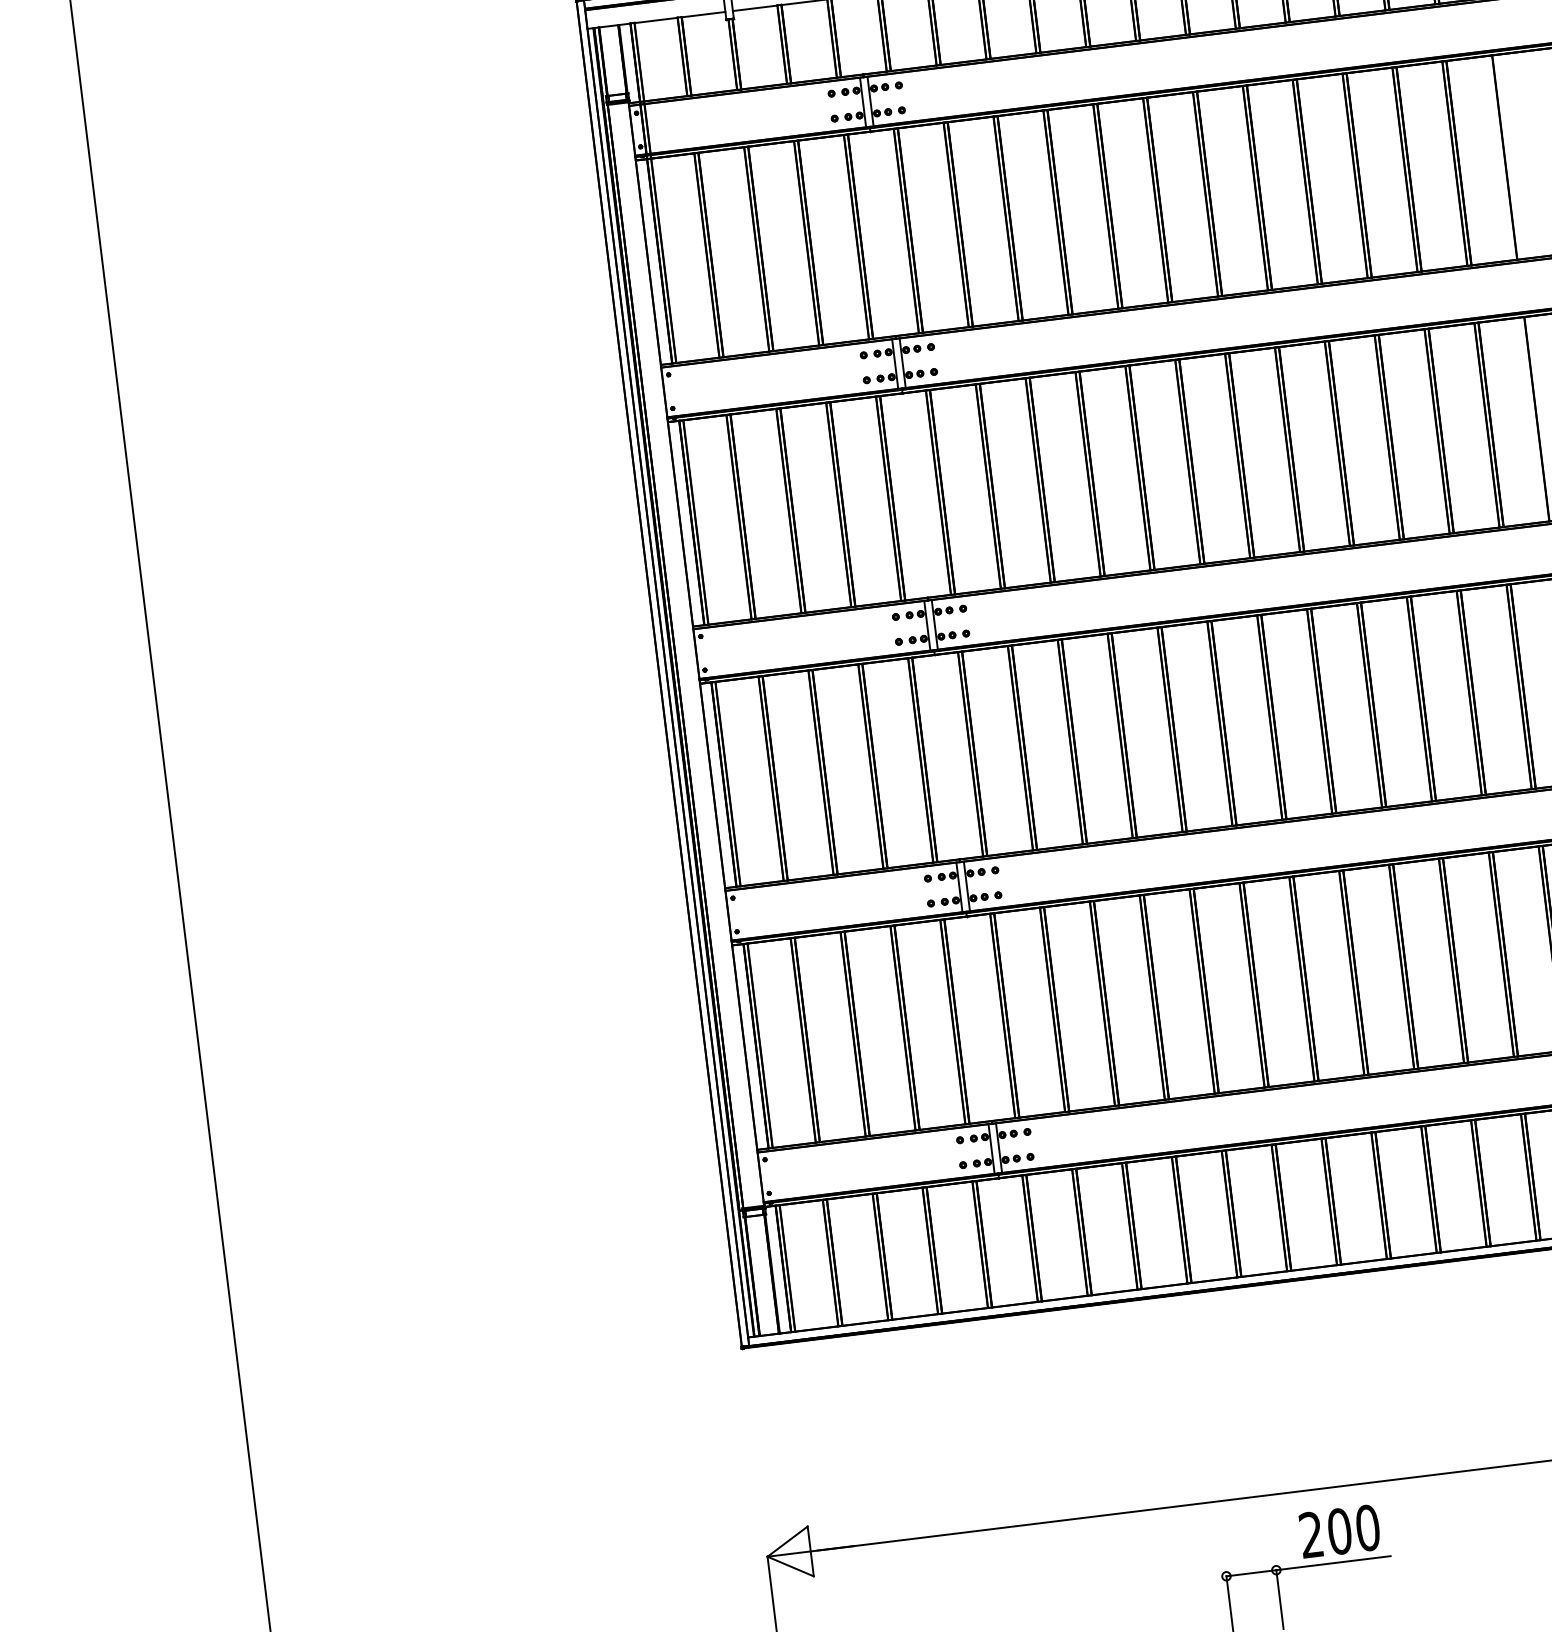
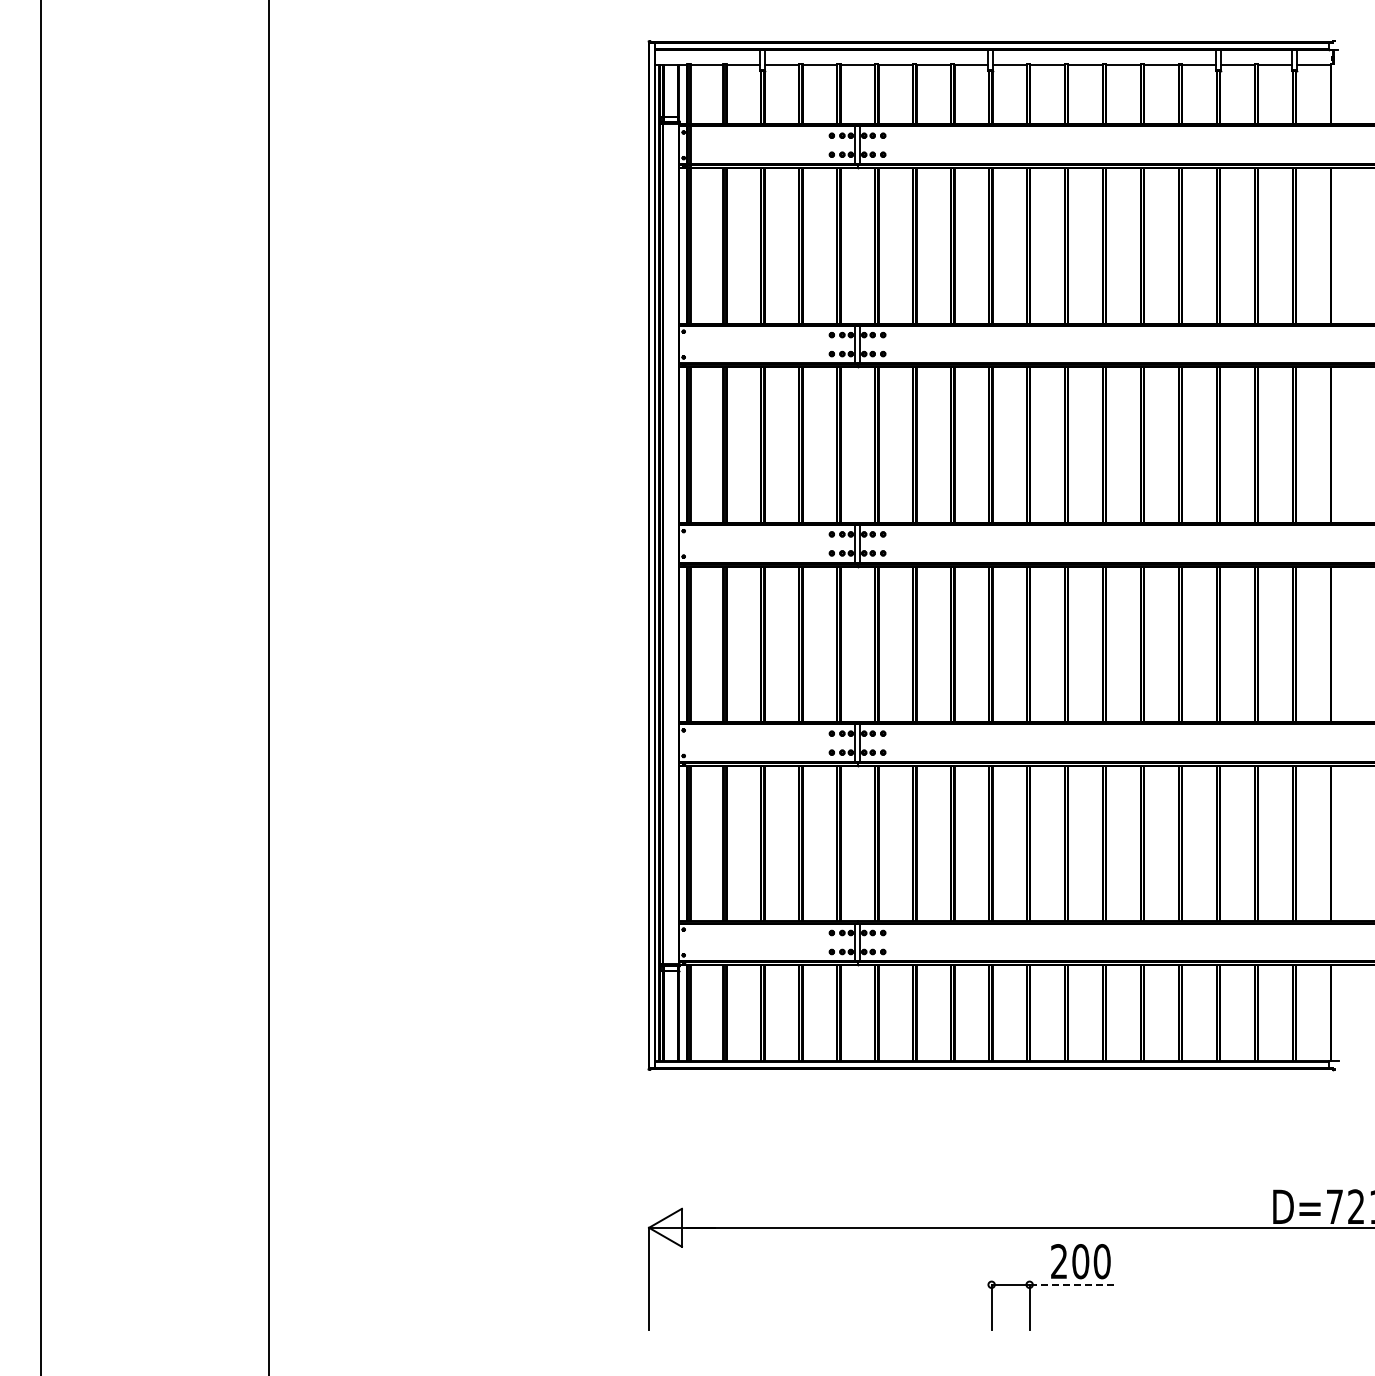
line: (1333, 1562) -> (1073, 1284), solid -> dashed

